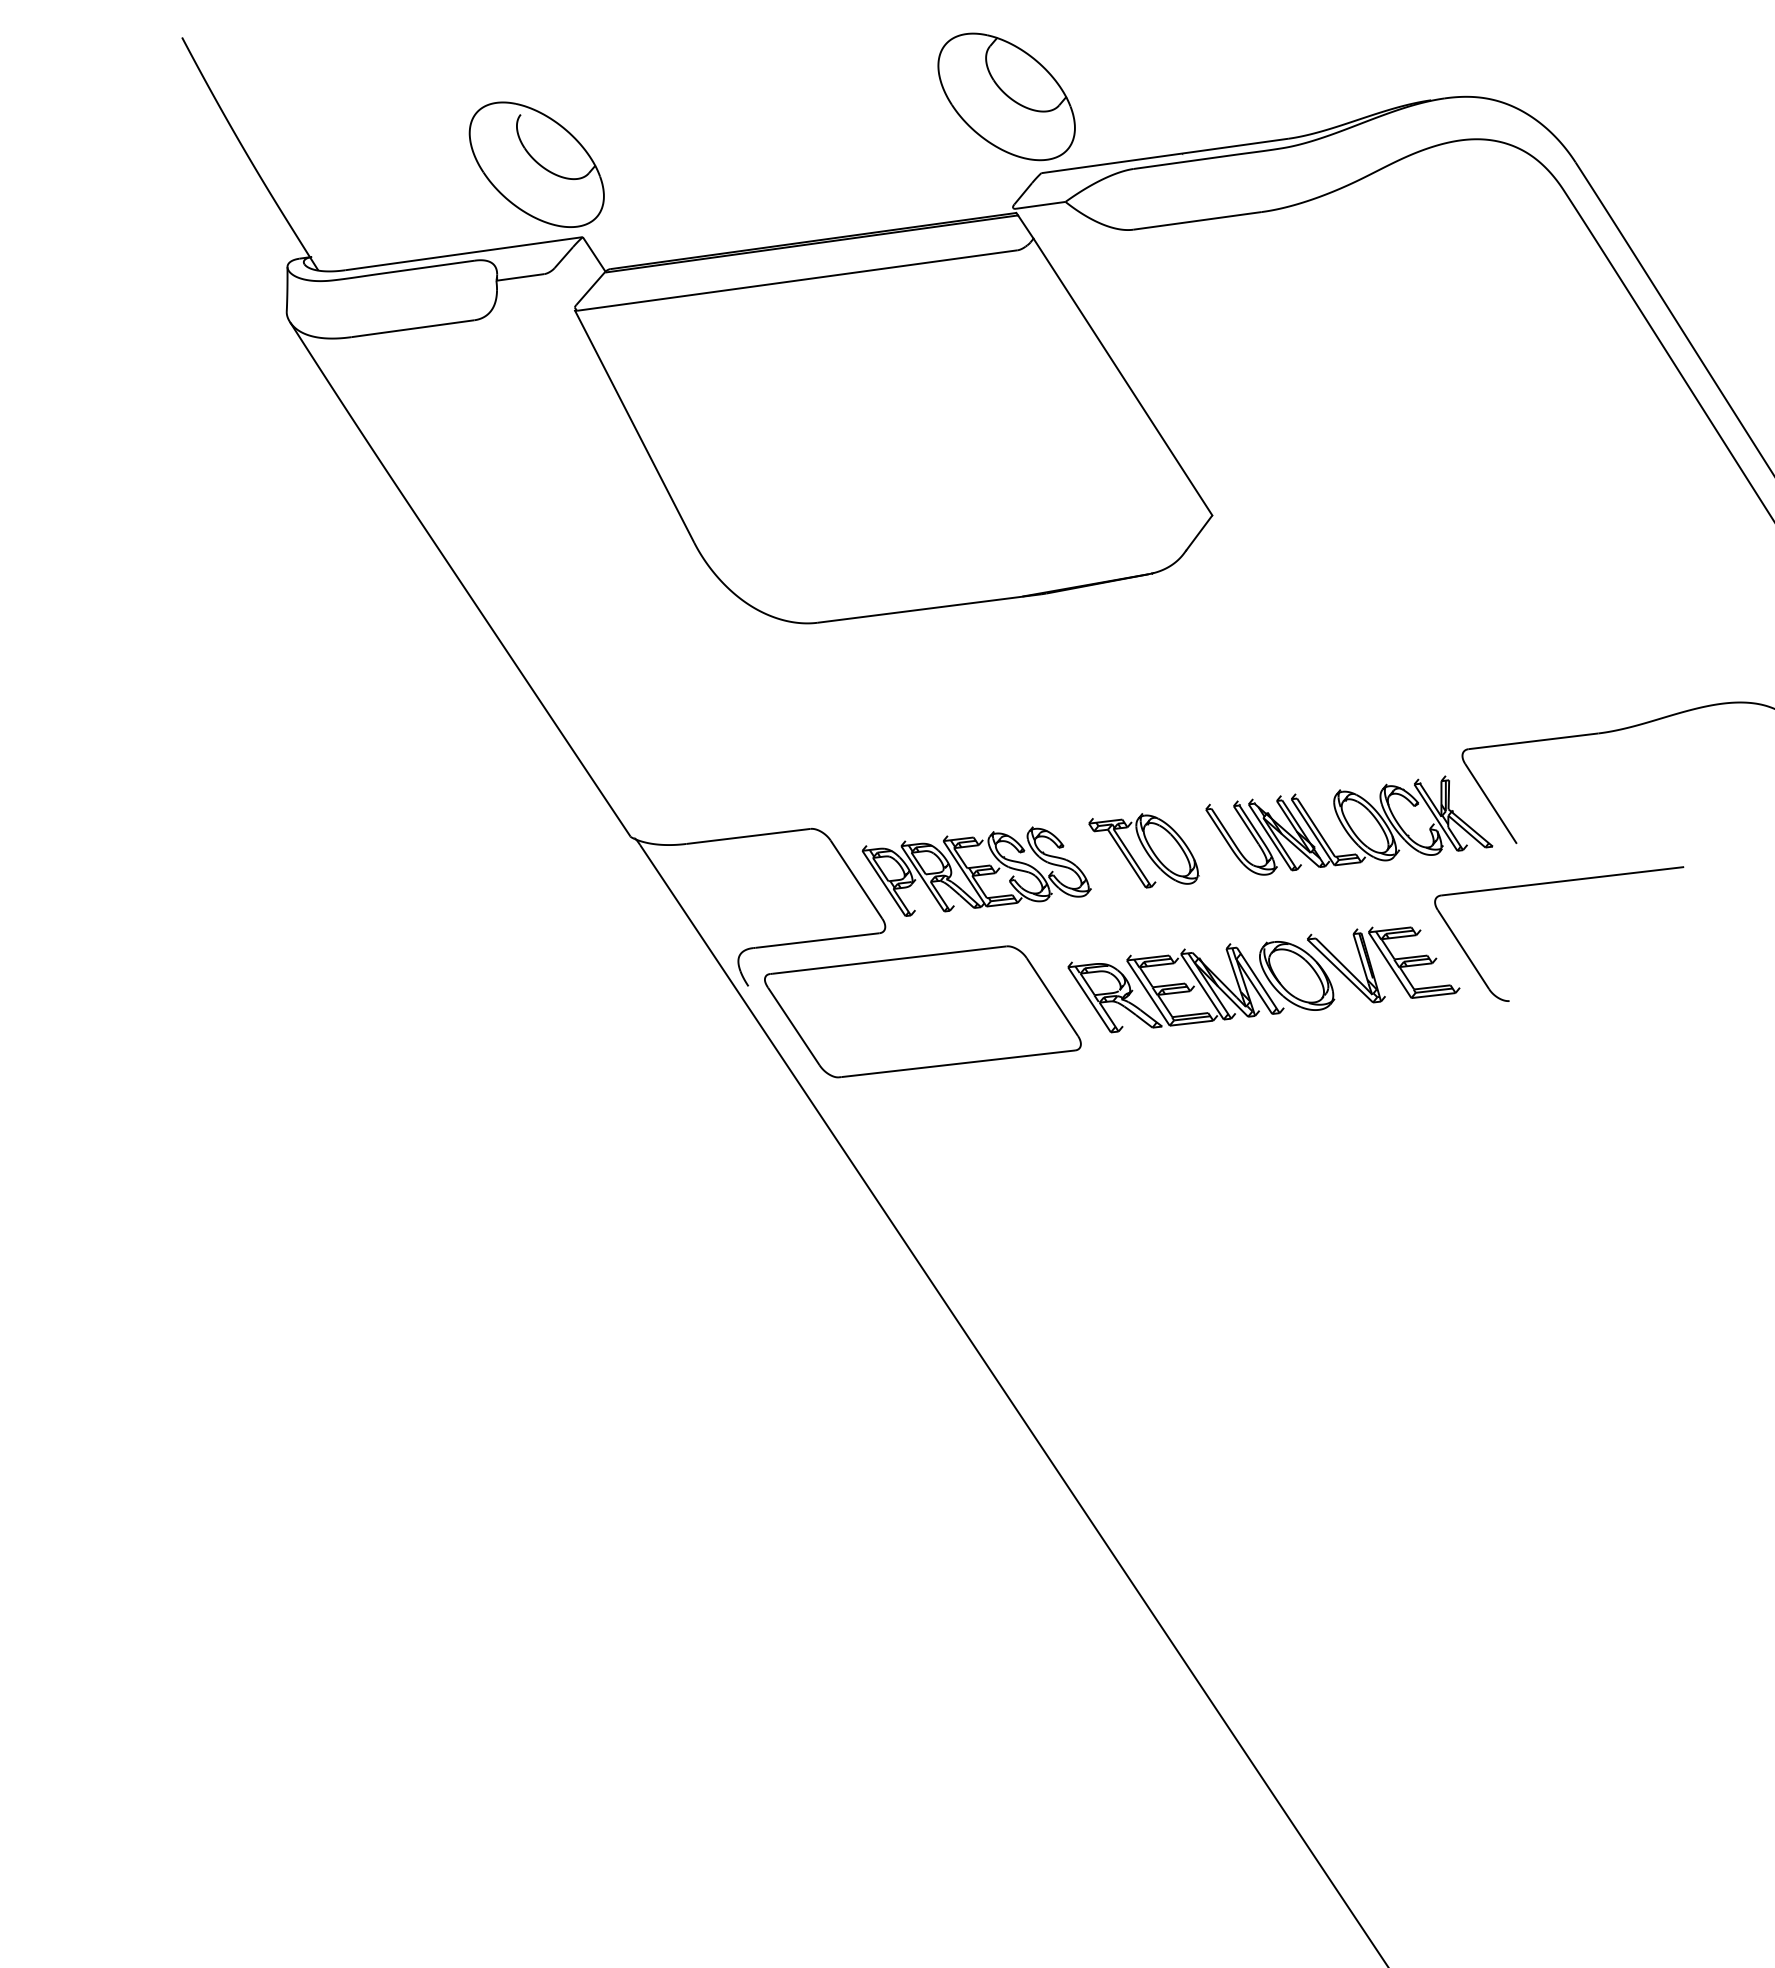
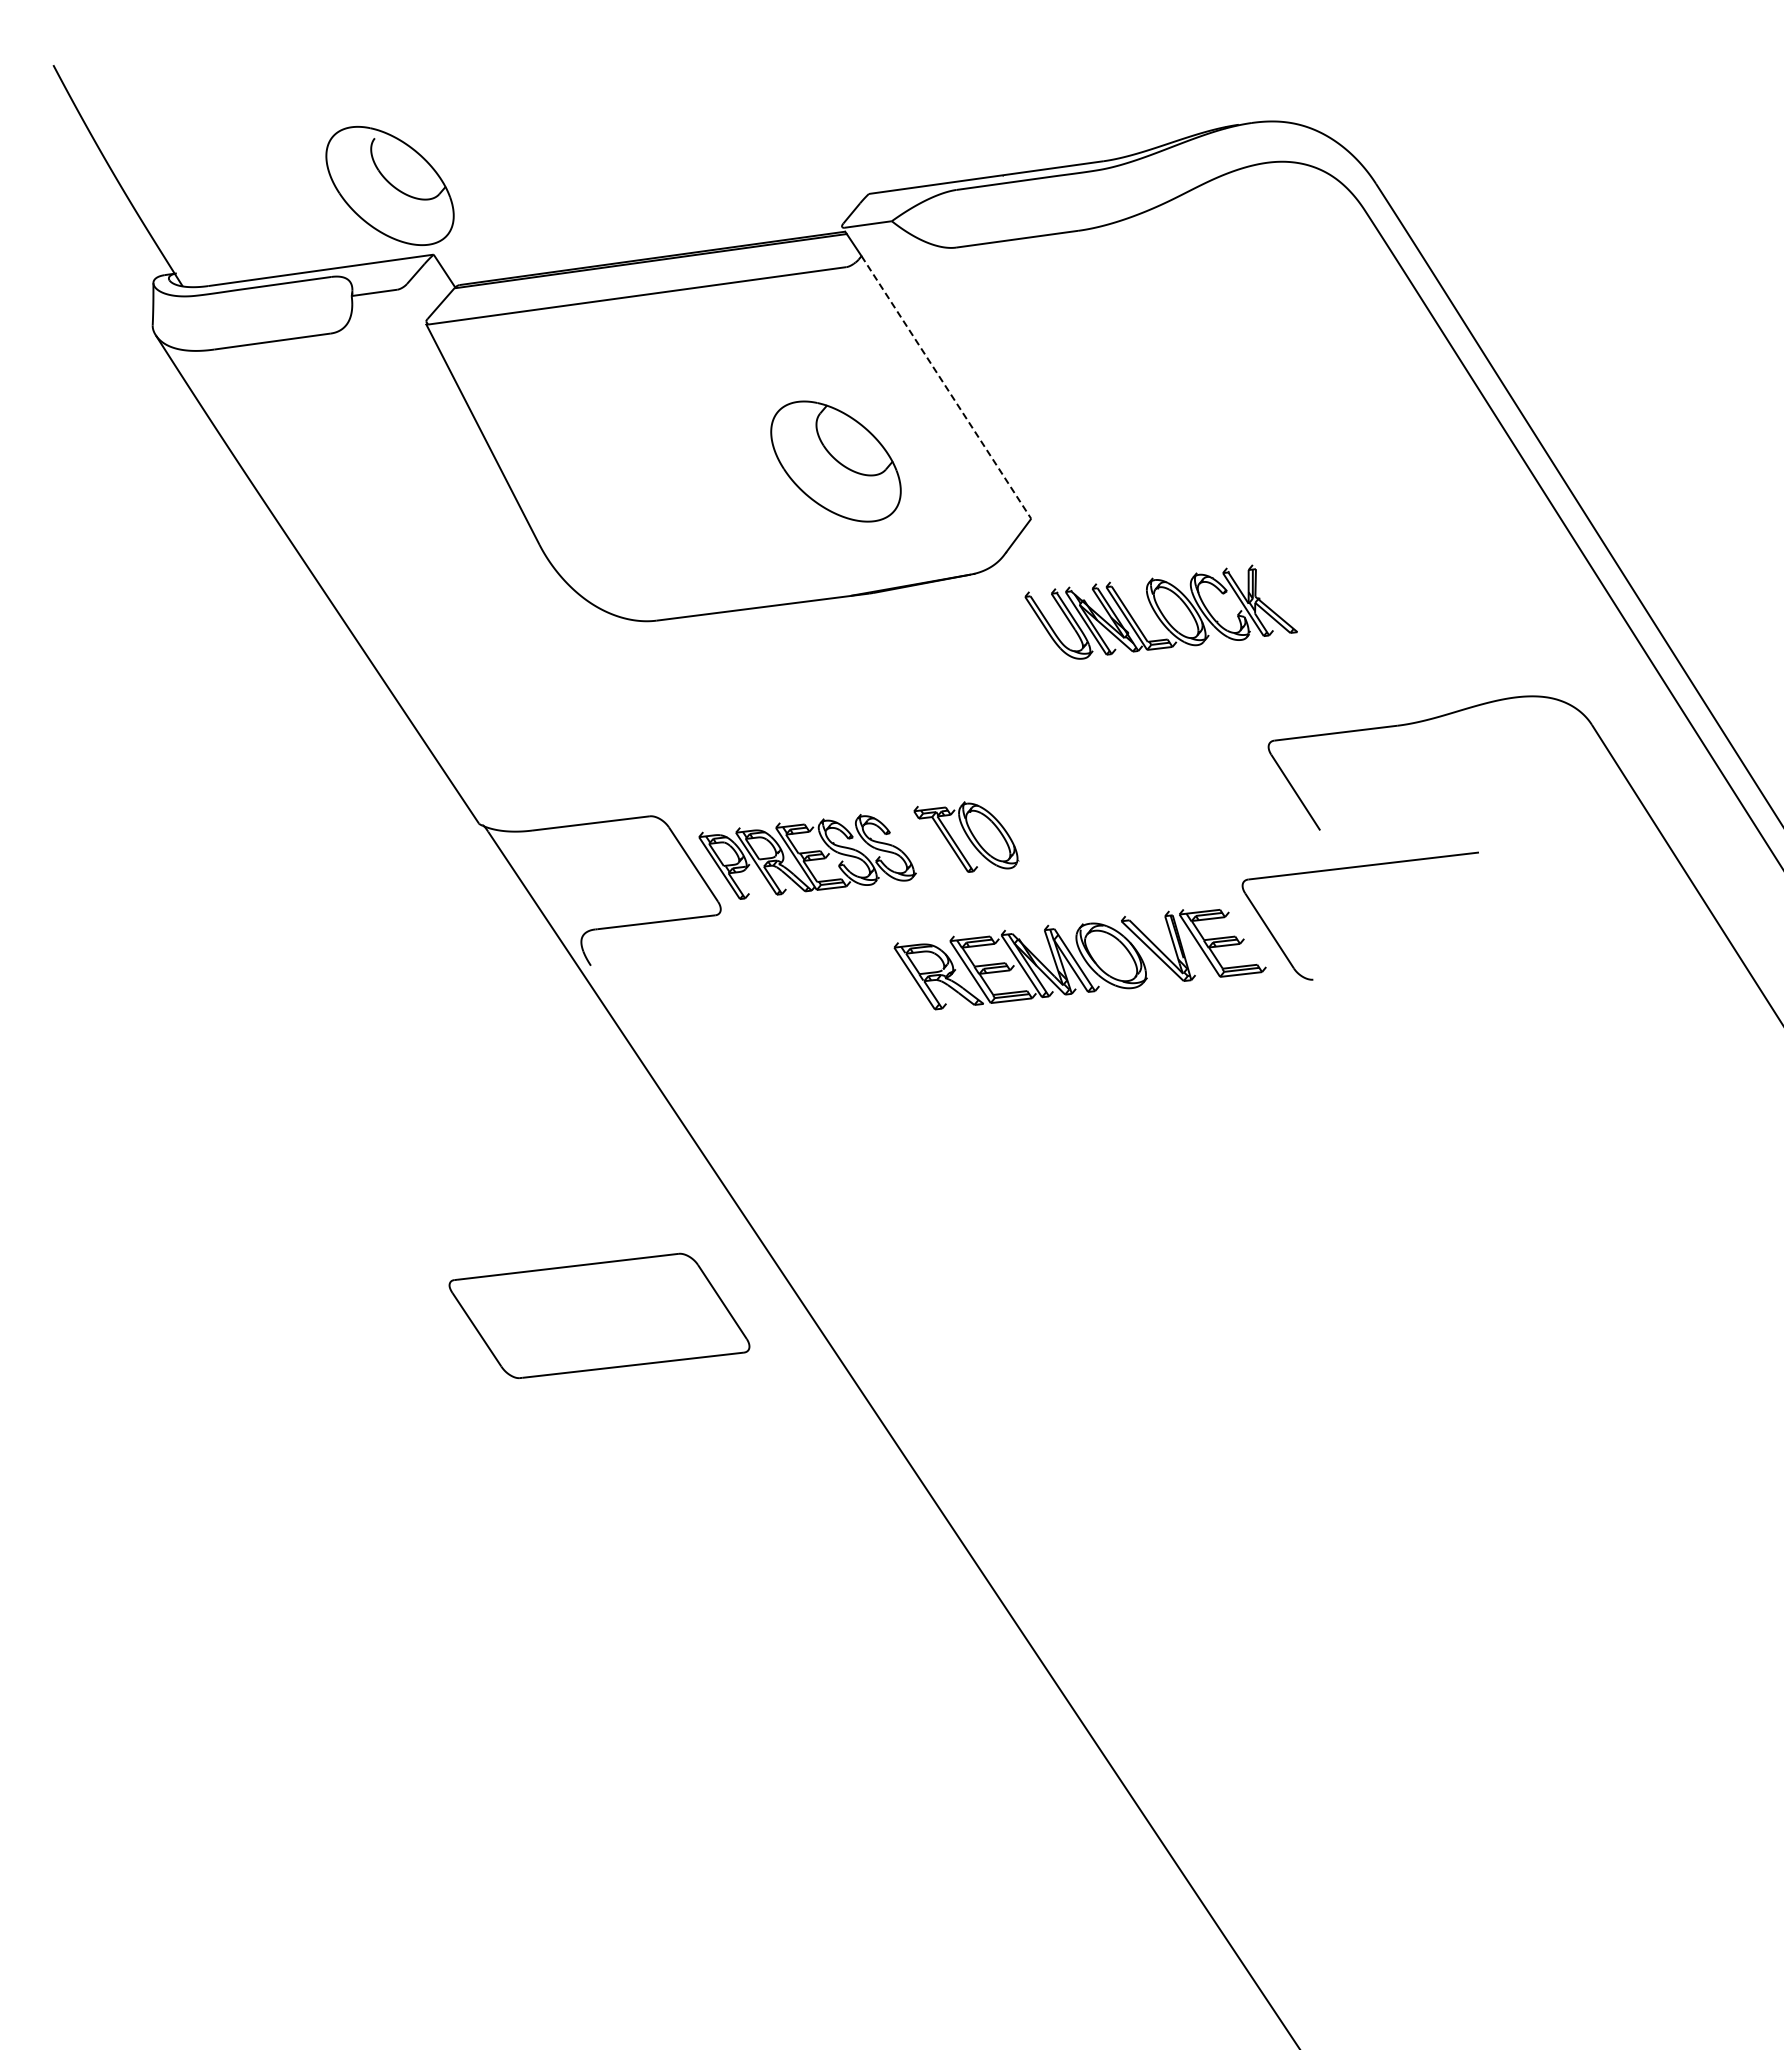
part: (1006, 96) -> (835, 461), moved
line: (1123, 377) -> (946, 387), solid -> dashed
part: (1348, 824) -> (1160, 611), moved
part: (922, 1011) -> (599, 1315), moved

